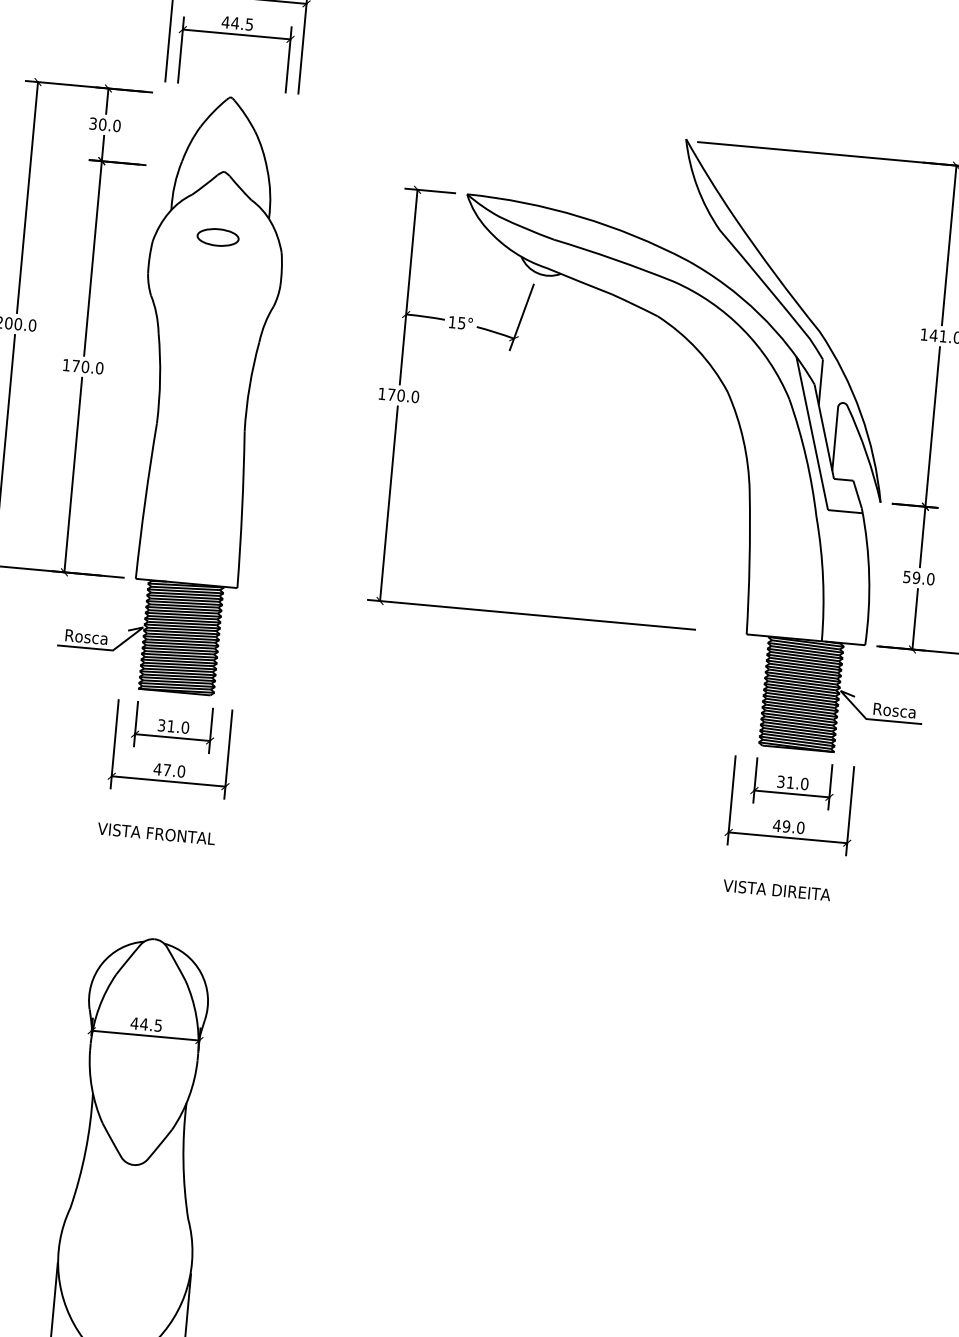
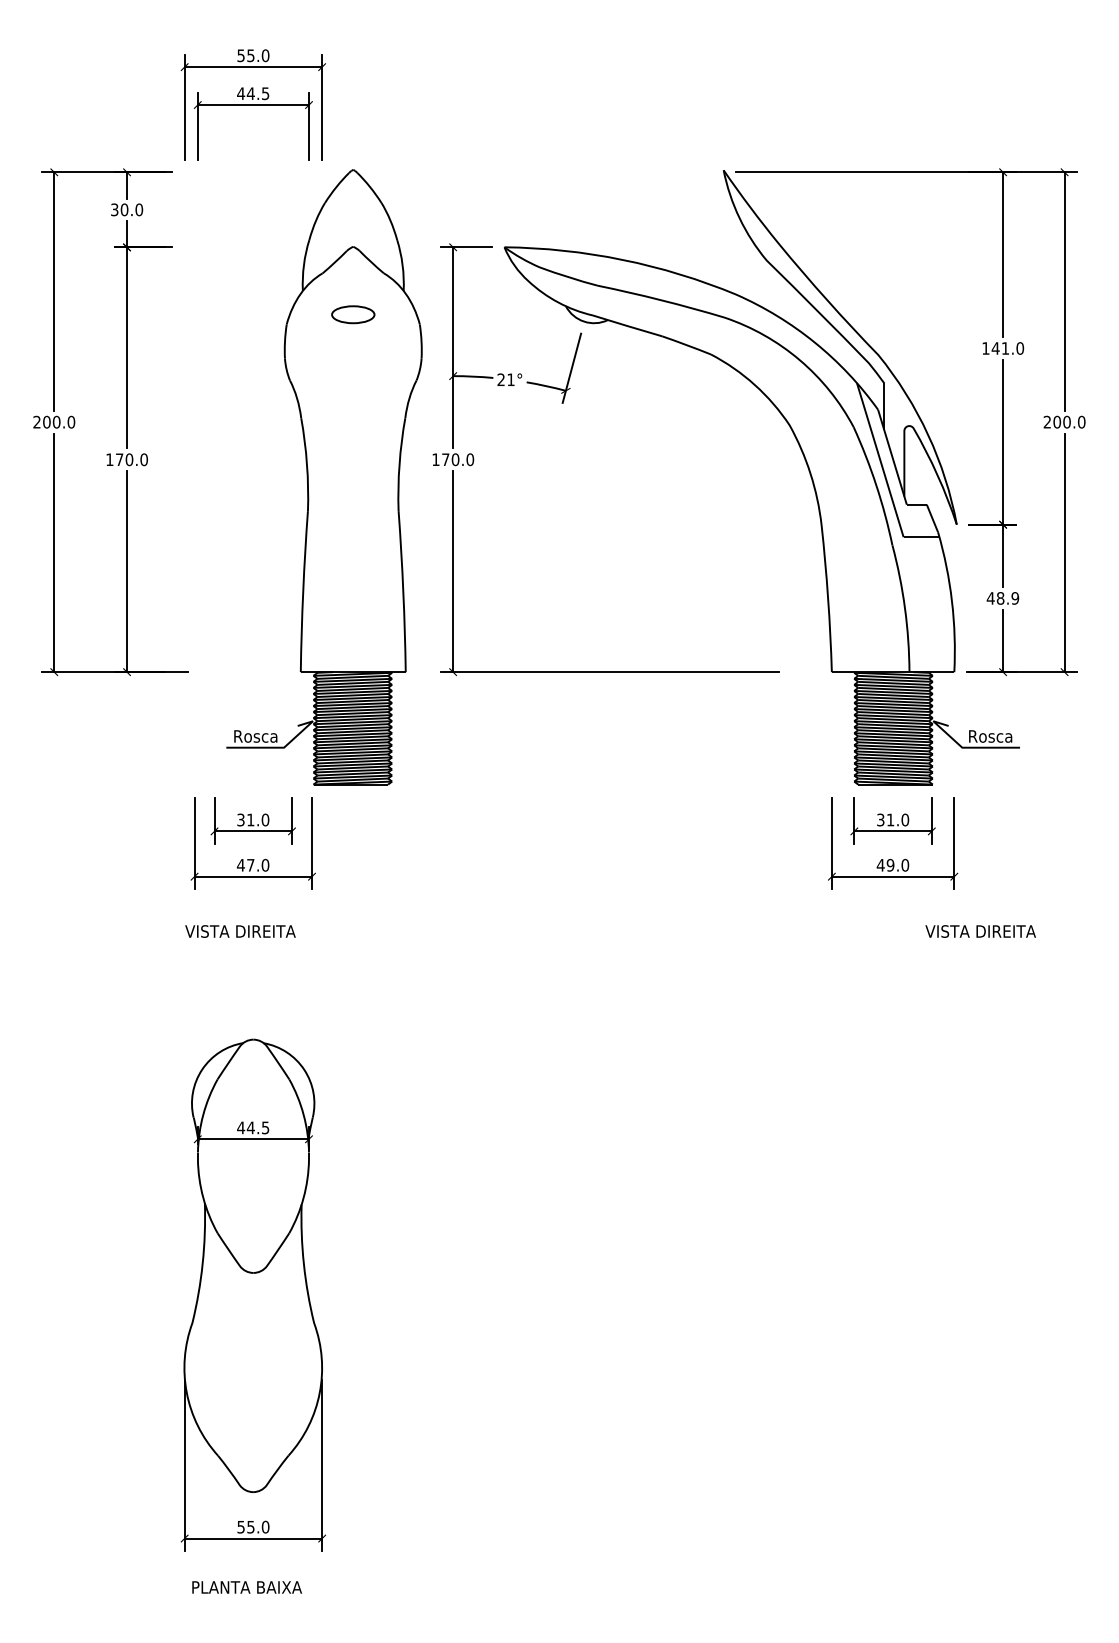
text: (456, 322) -> (505, 379), 15° -> 21°
part: (175, 392) -> (324, 477), moved
text: (918, 578) -> (1002, 598), 59.0 -> 48.9
text: (181, 836) -> (271, 931), VISTA FRONTAL -> VISTA DIREITA
text: (776, 890) -> (980, 931), moved

